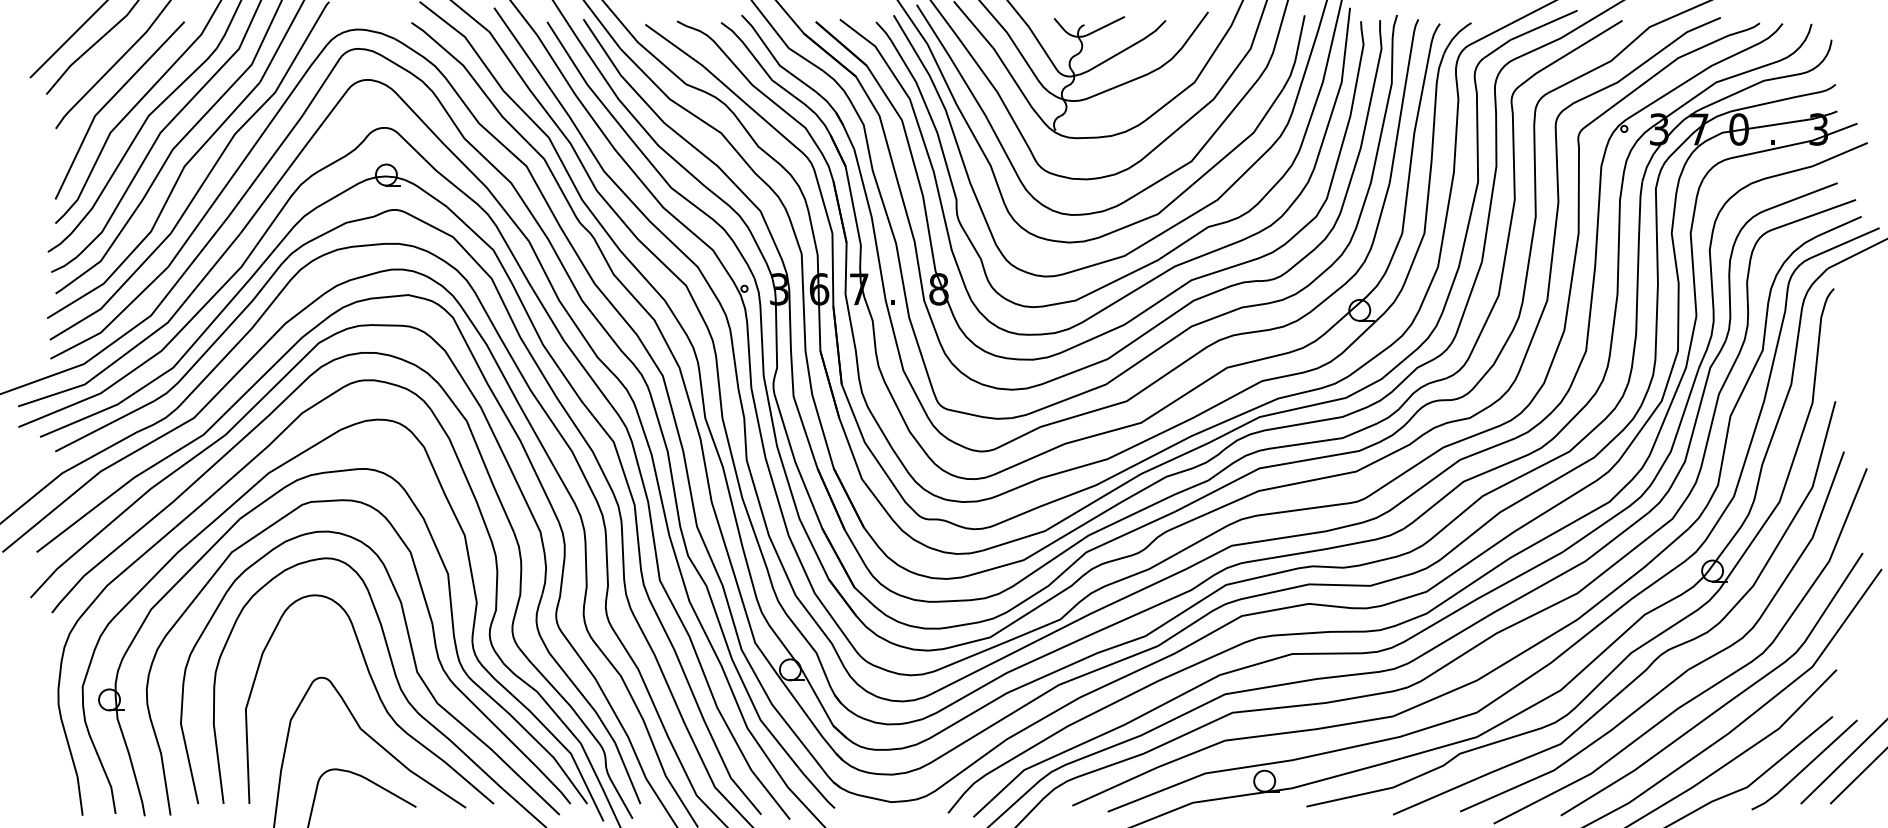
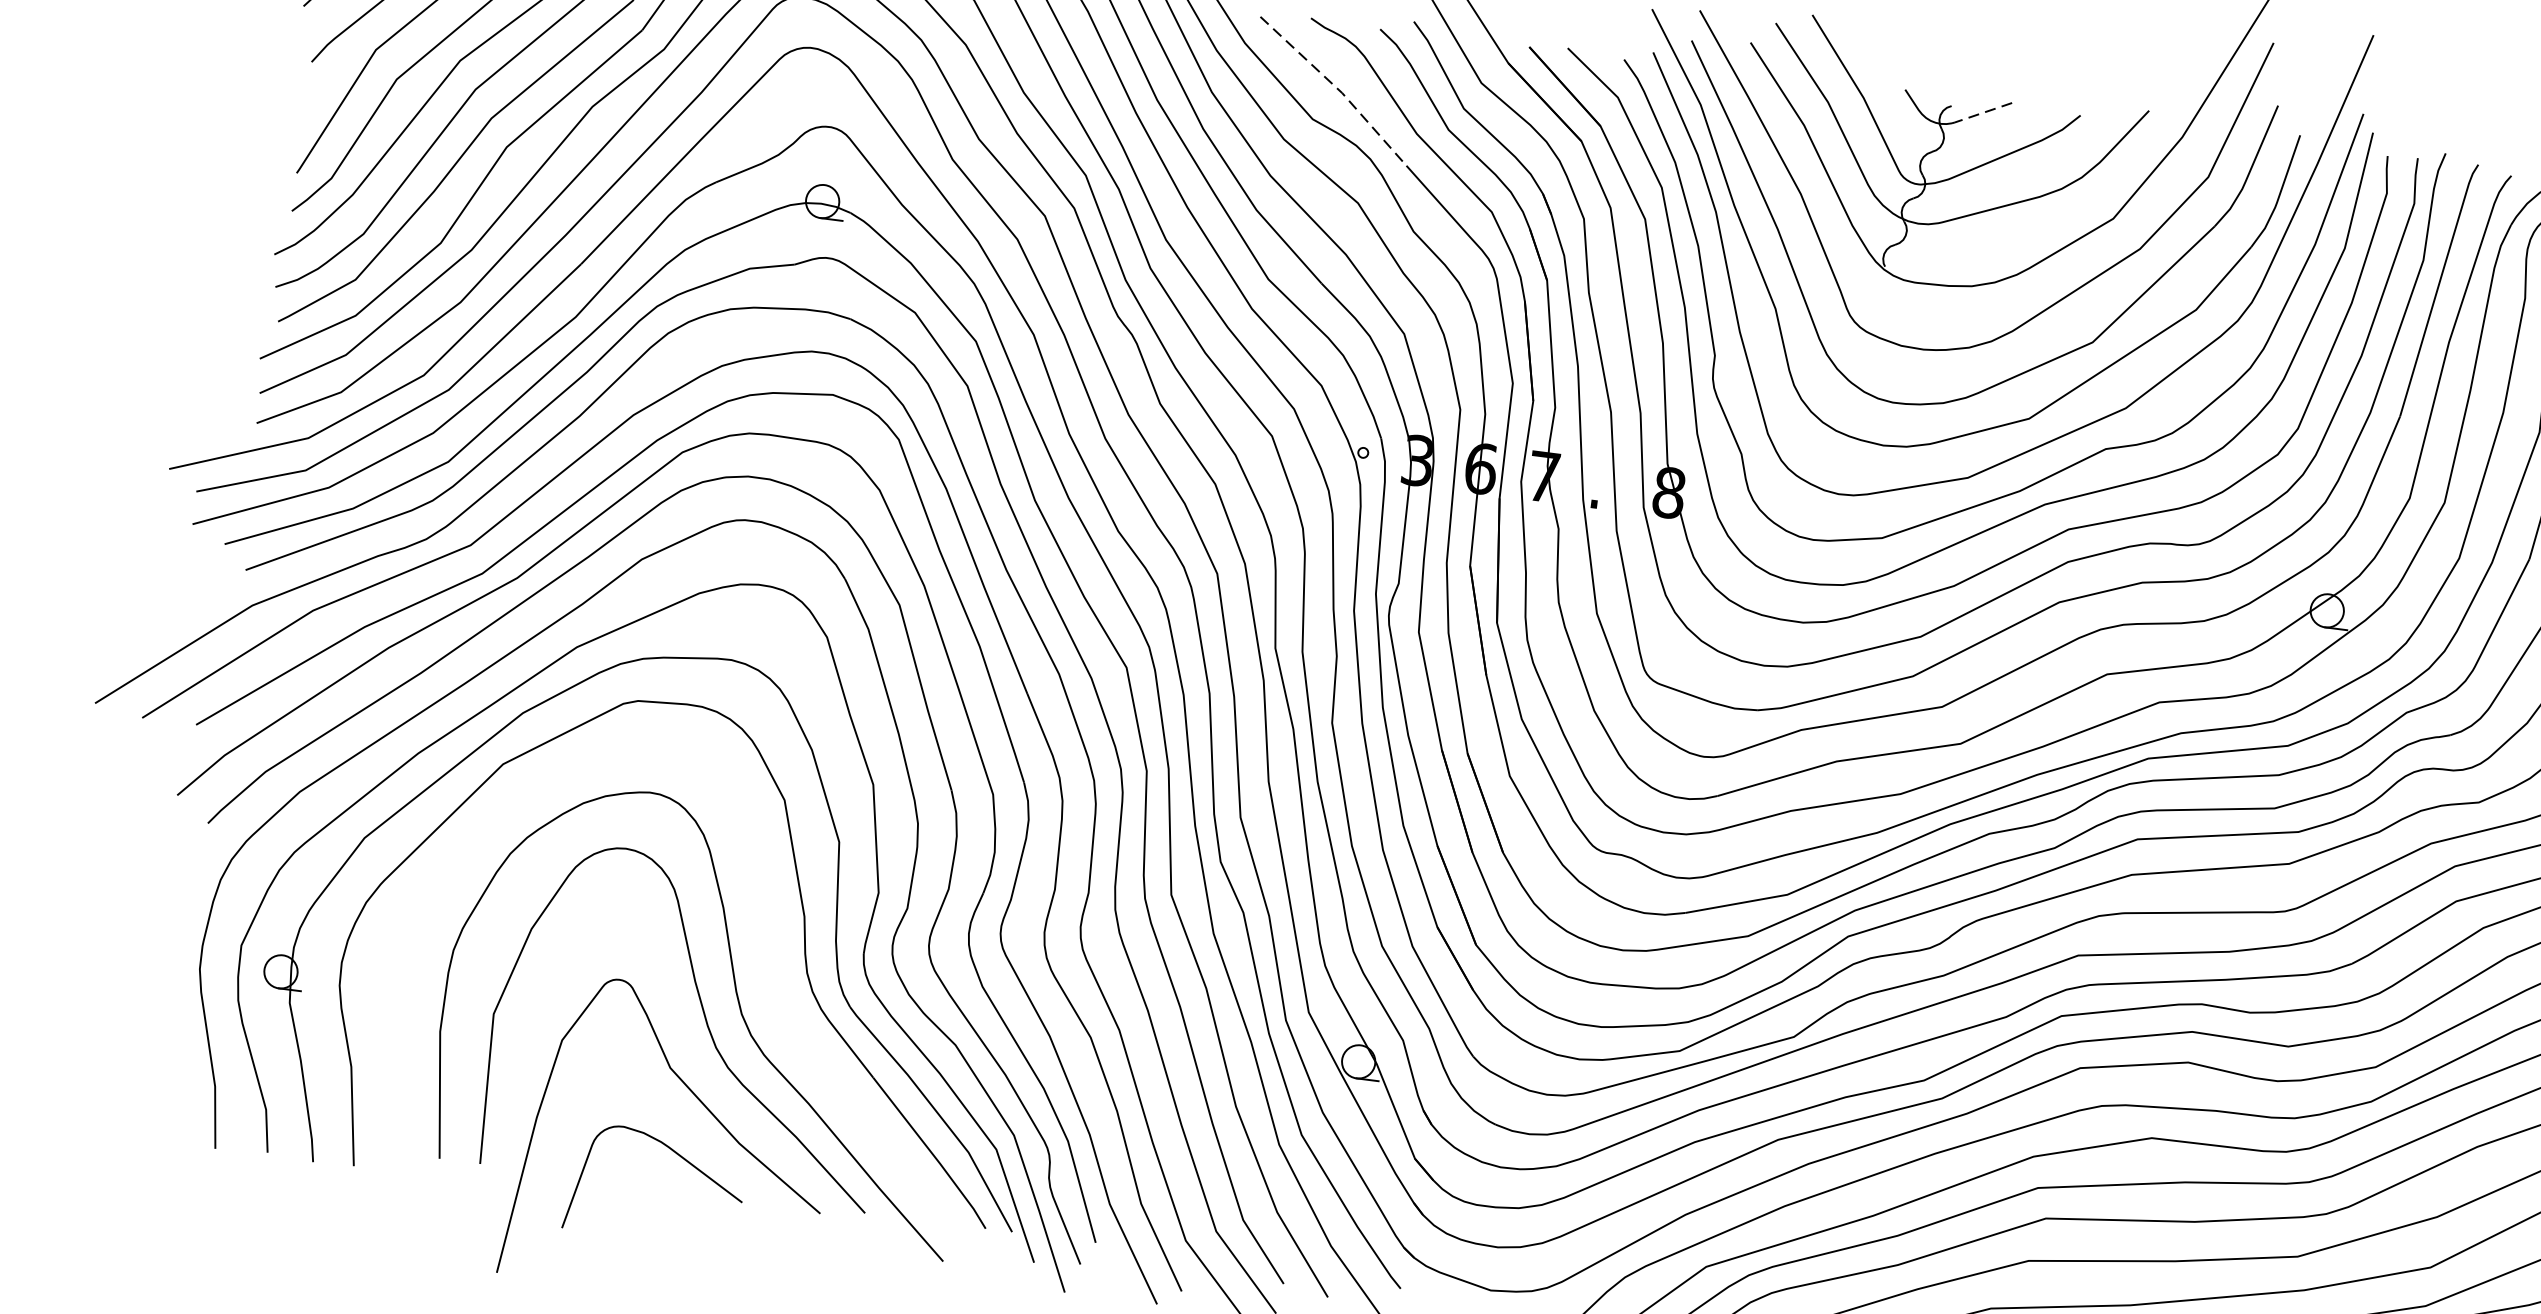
line: (1105, 26) -> (1984, 112), solid -> dashed
line: (699, 63) -> (1337, 89), solid -> dashed
curve: (413, 661) -> (767, 972), removed

